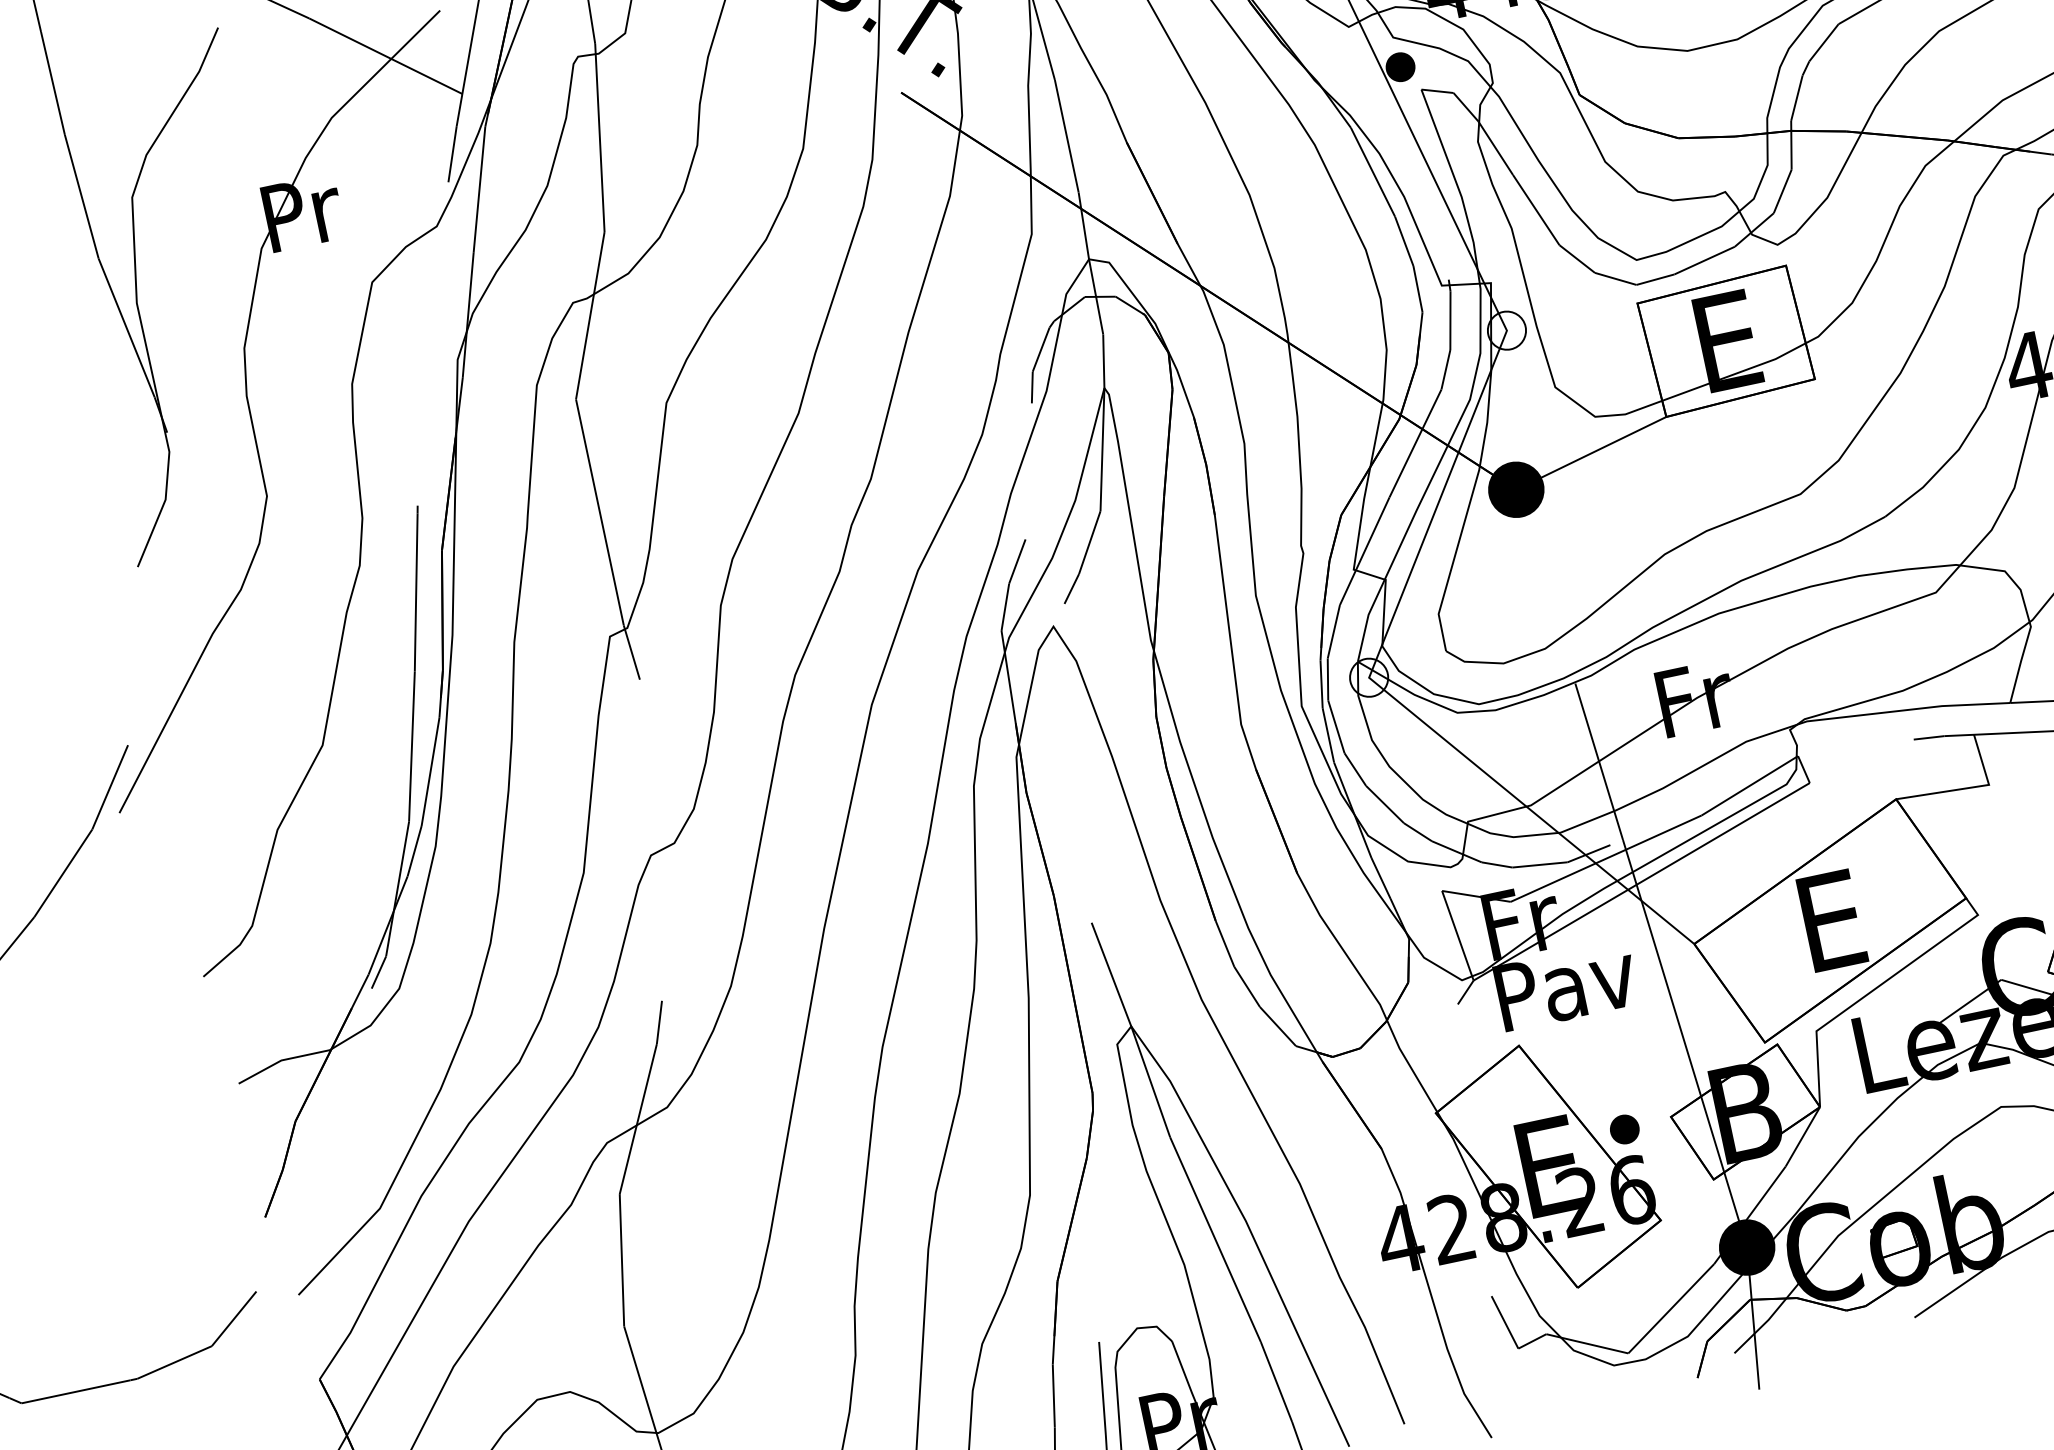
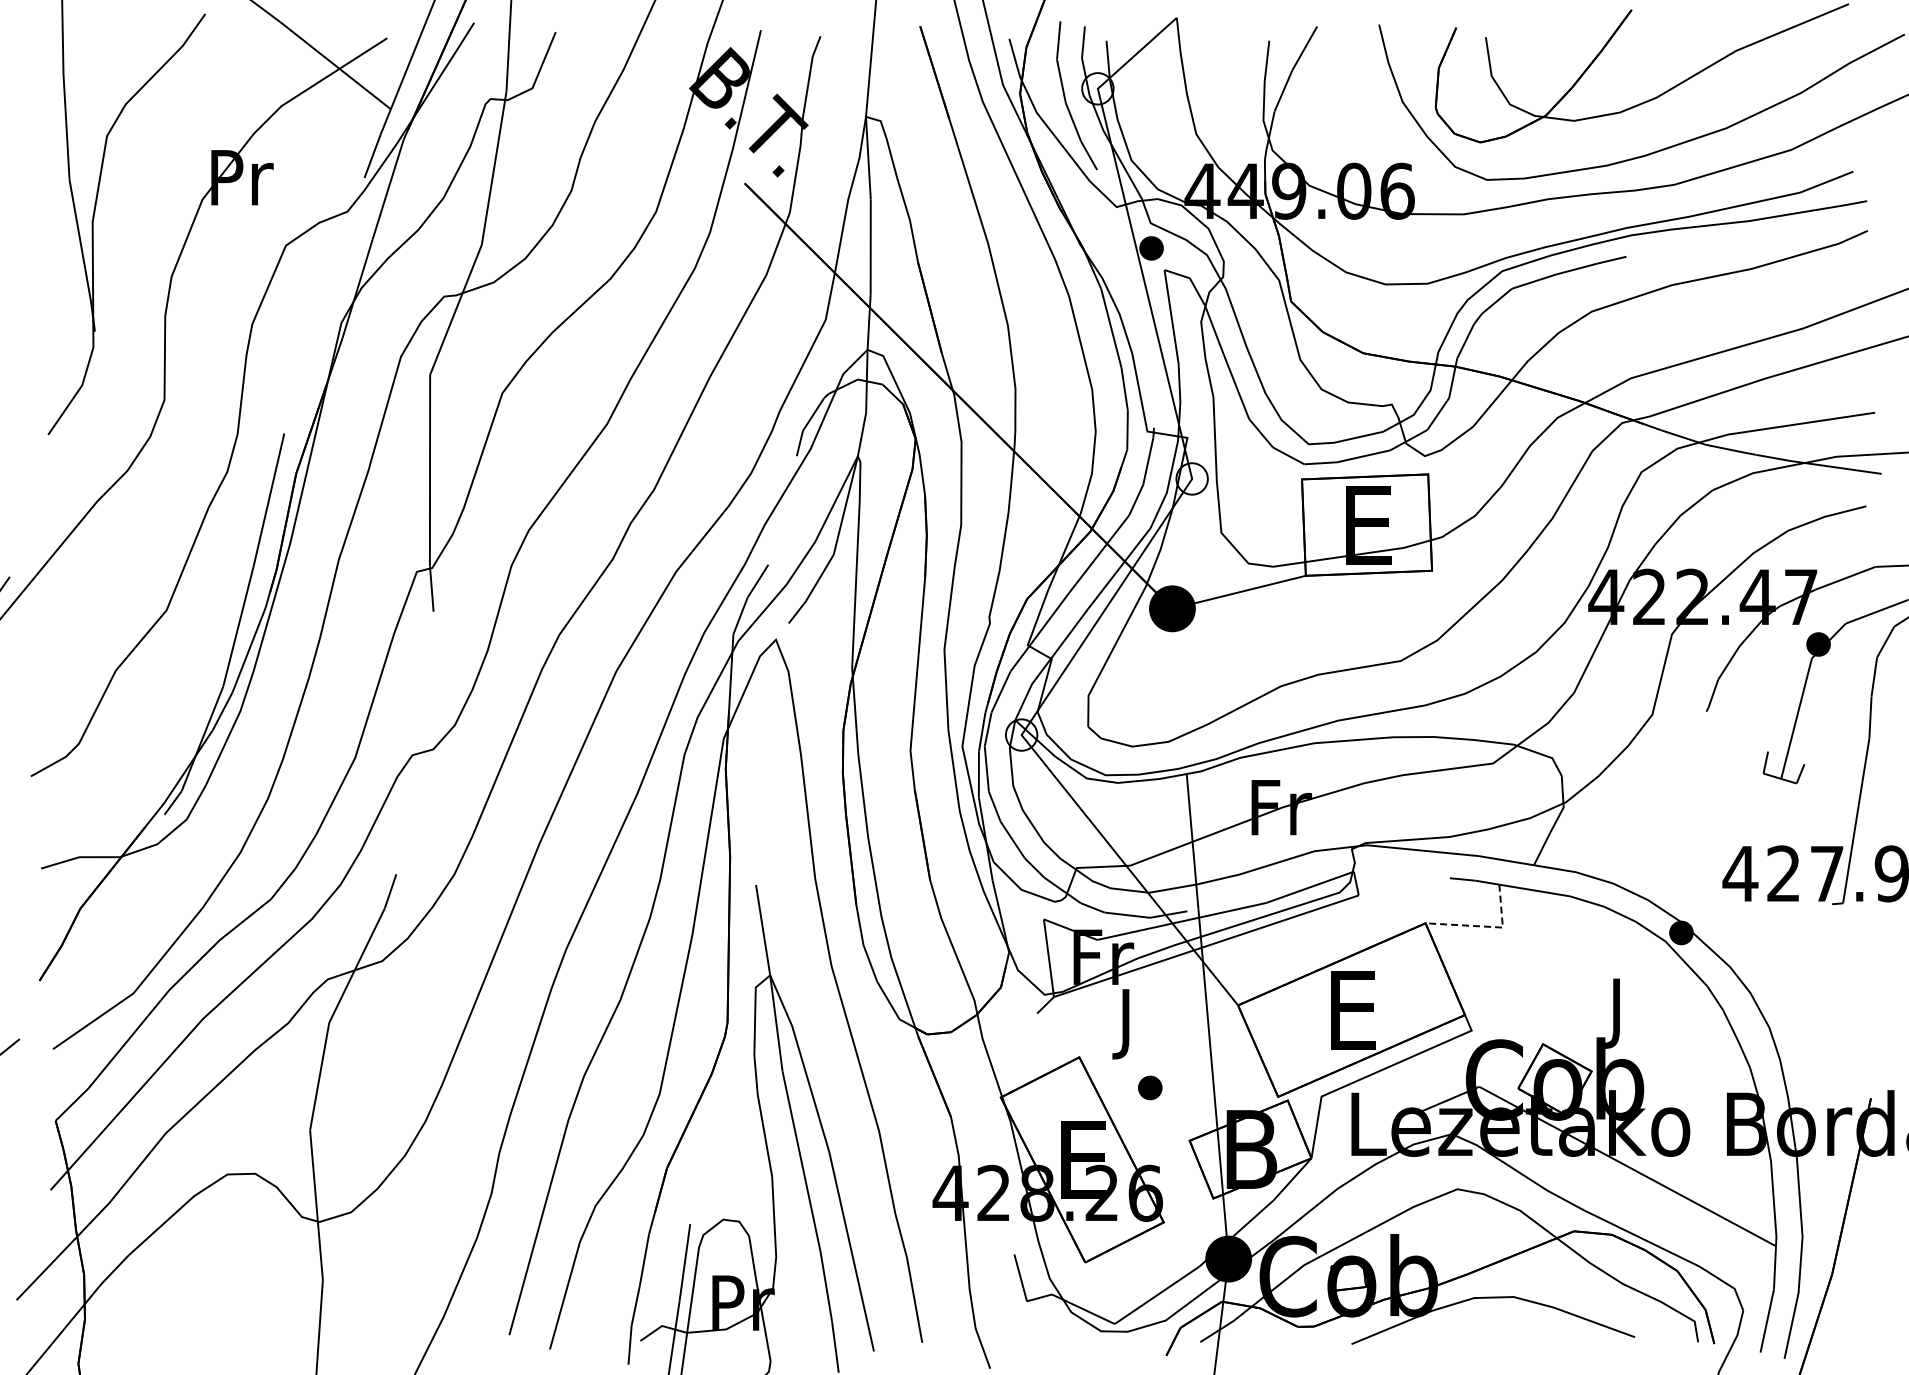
line: (1969, 787) -> (1486, 926), solid -> dashed
text: (1569, 994) -> (1128, 1024), Pav -> J
part: (1624, 1128) -> (1150, 1087), moved

